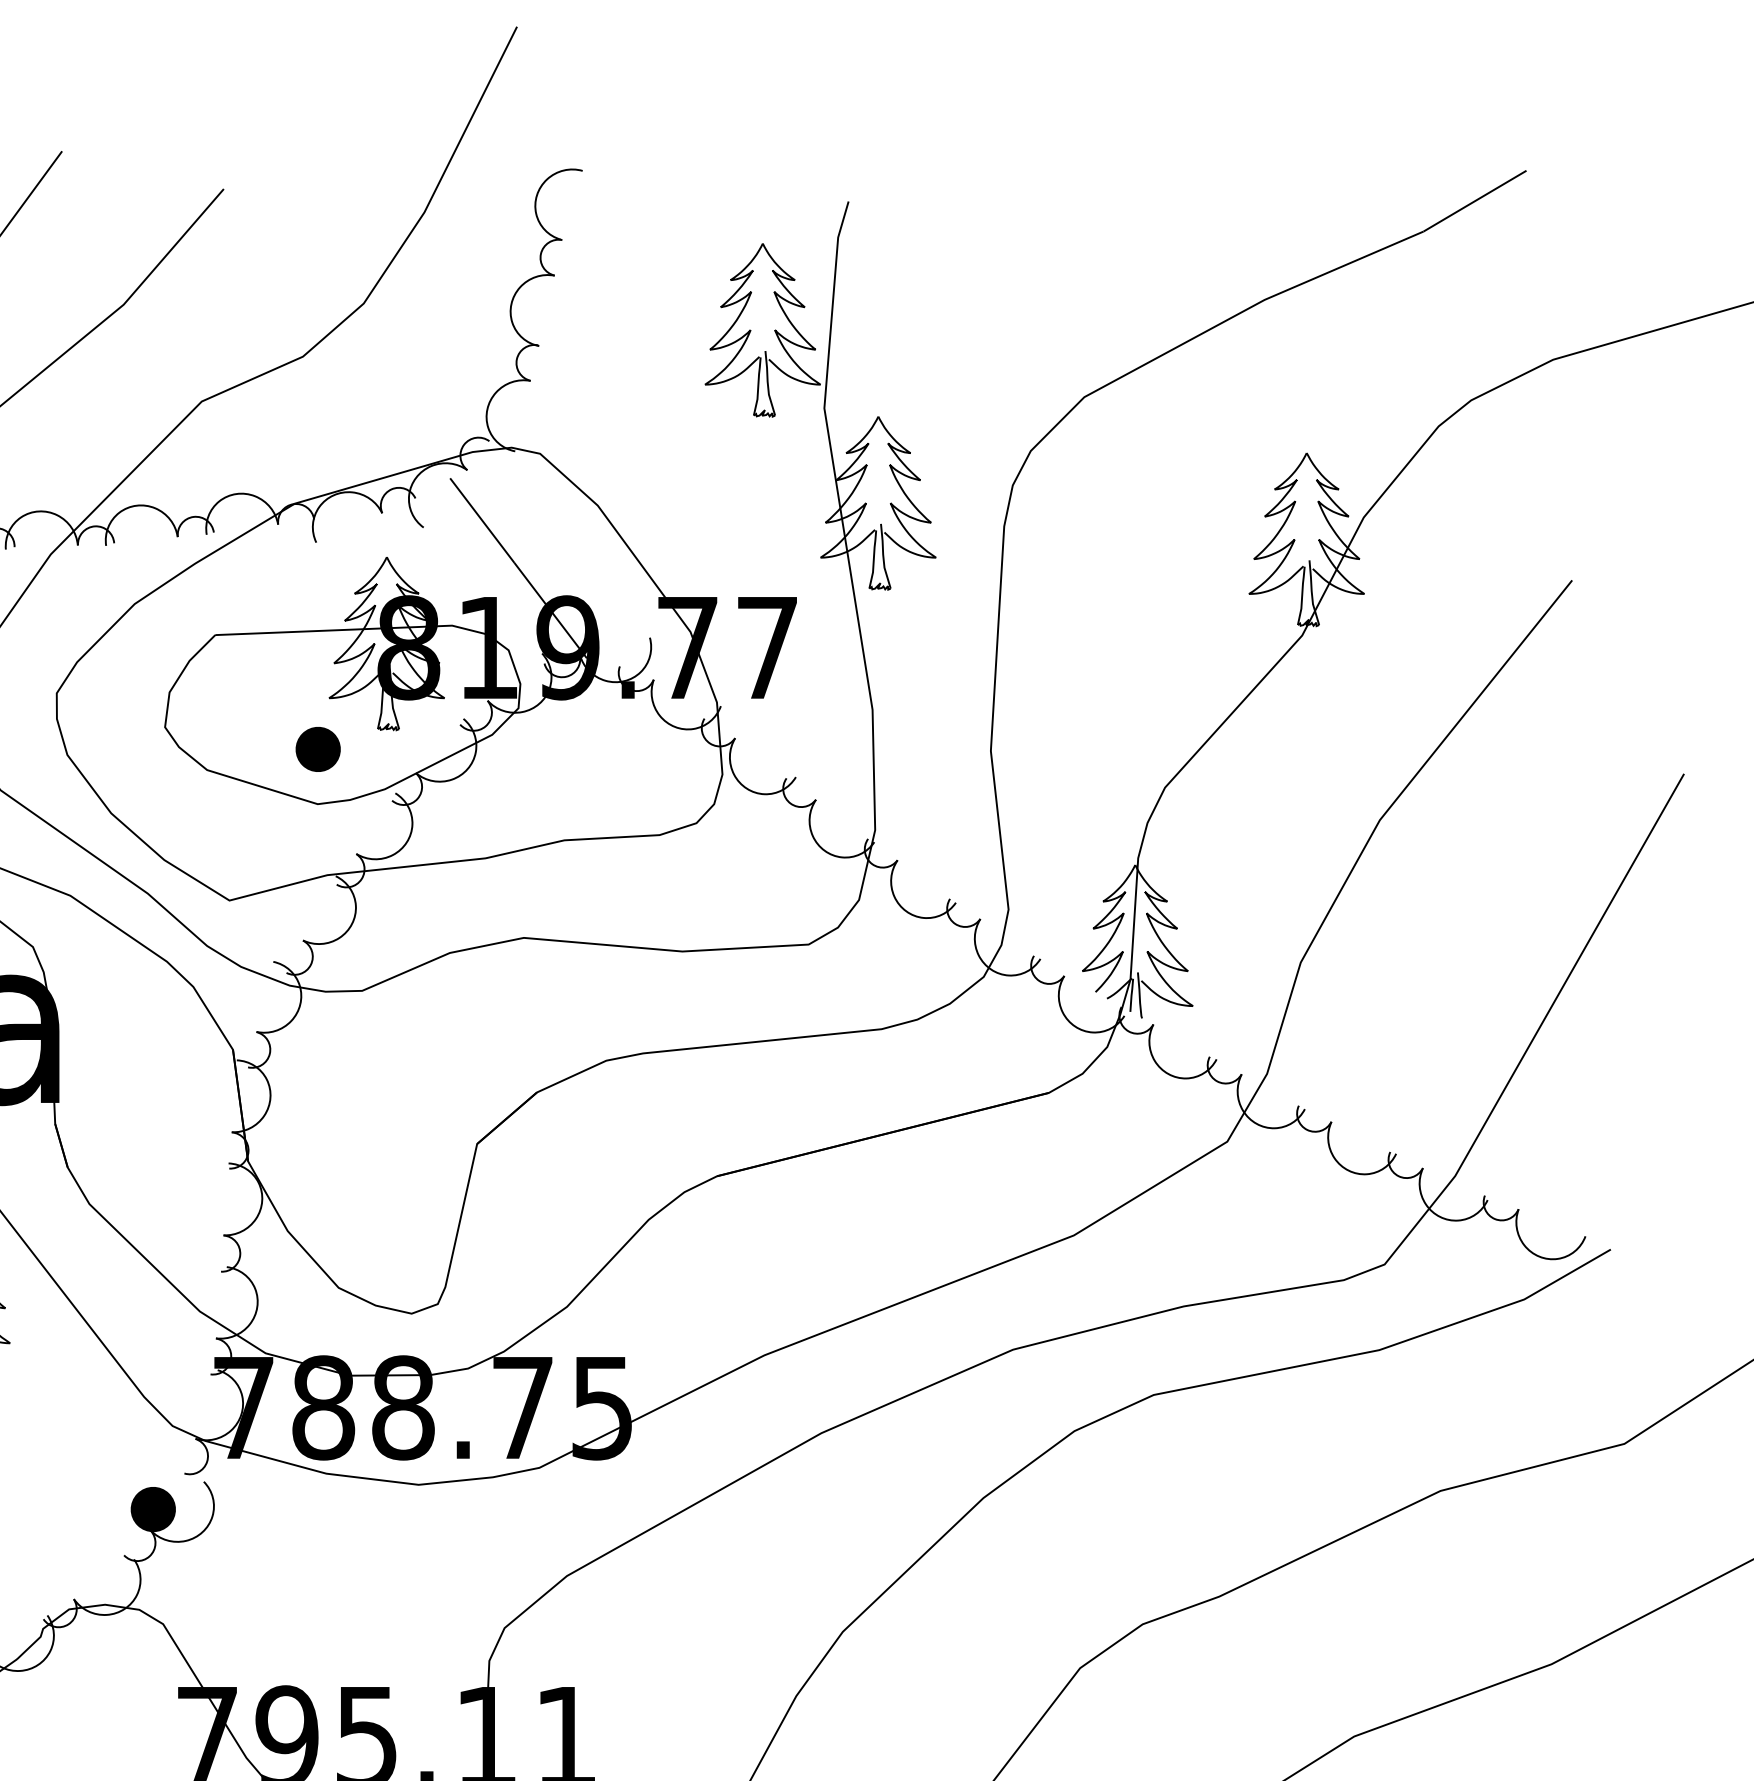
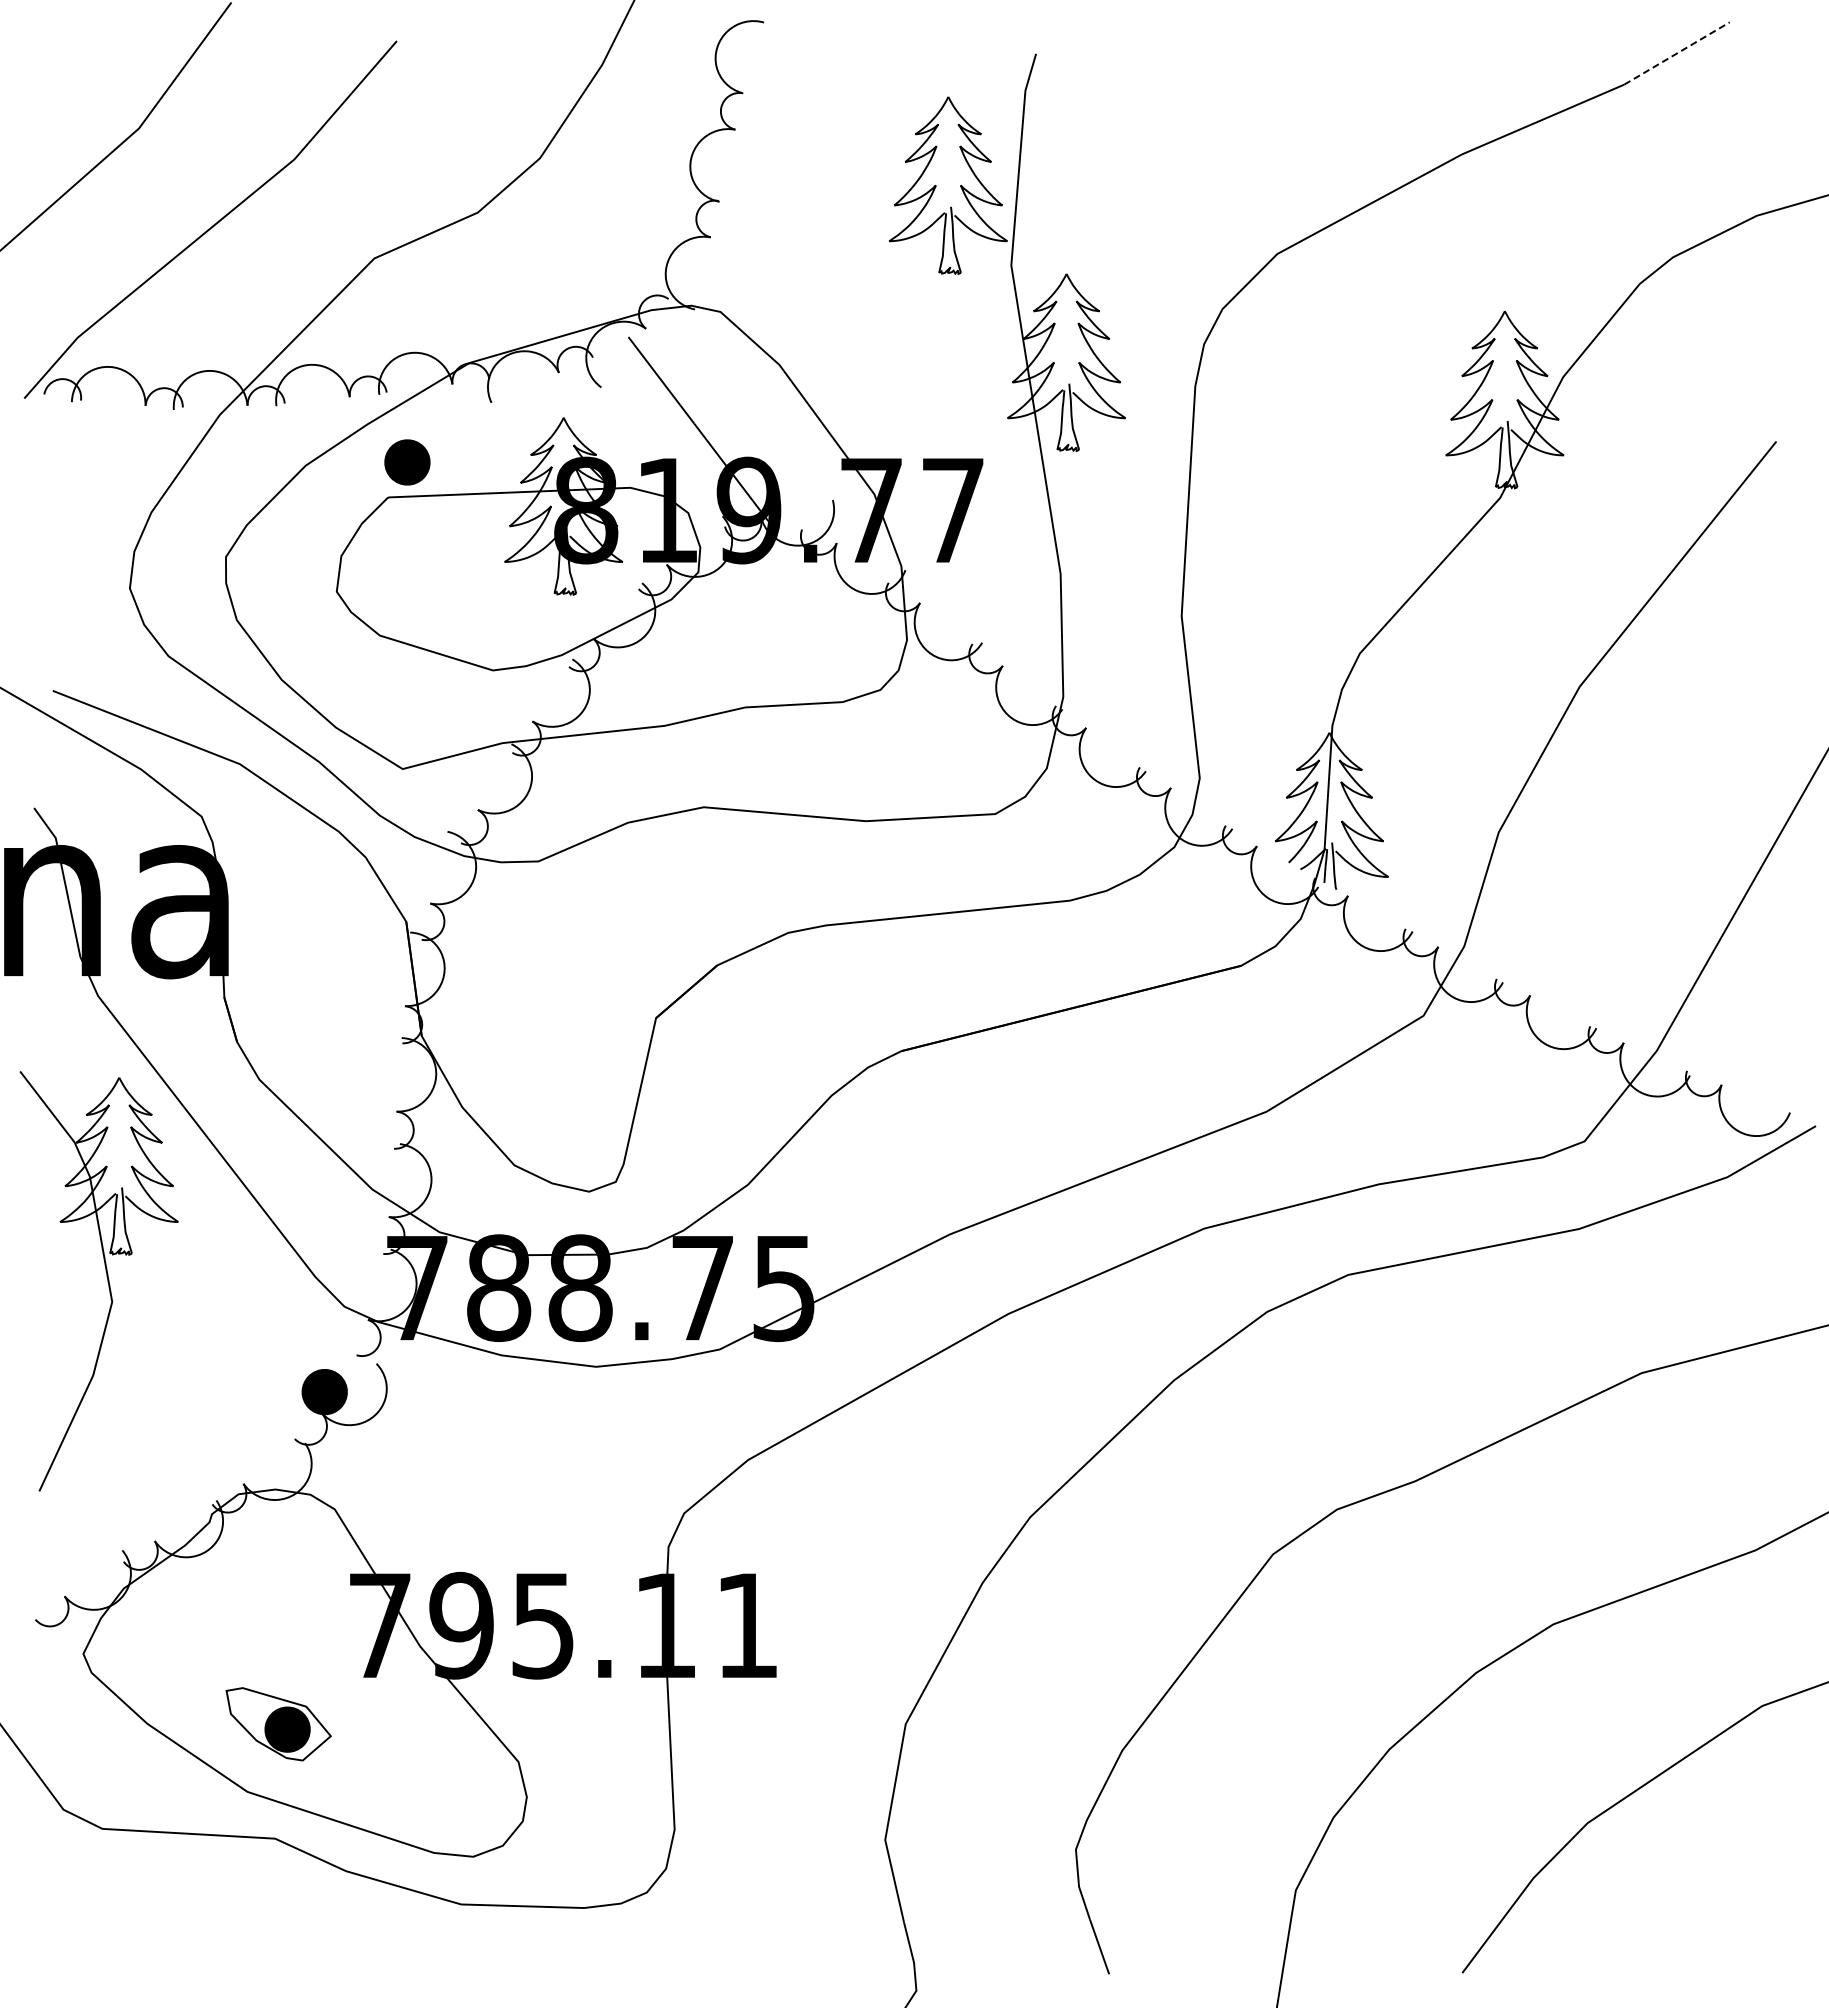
line: (1475, 201) -> (1677, 53), solid -> dashed
part: (318, 749) -> (407, 462), moved

